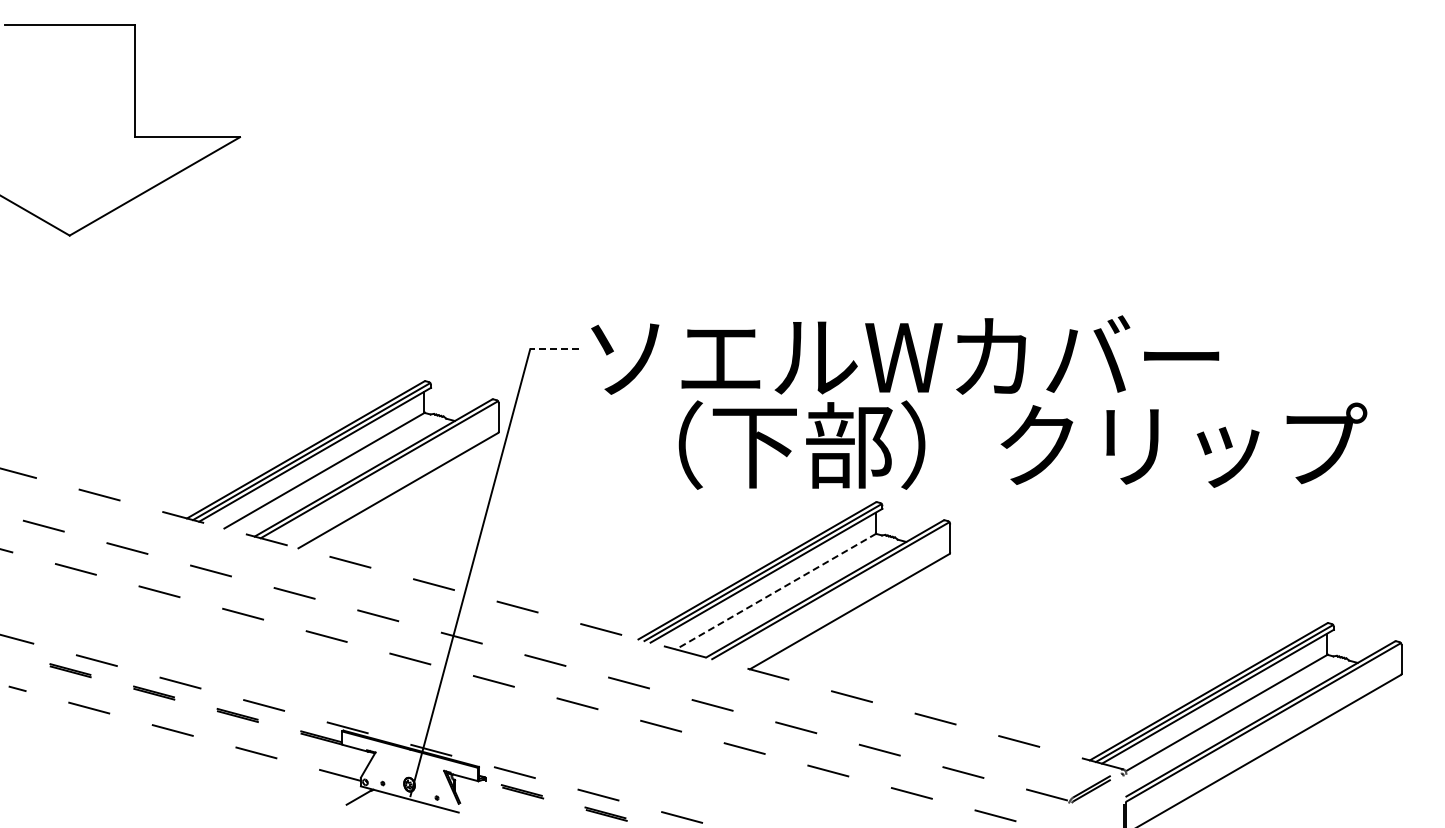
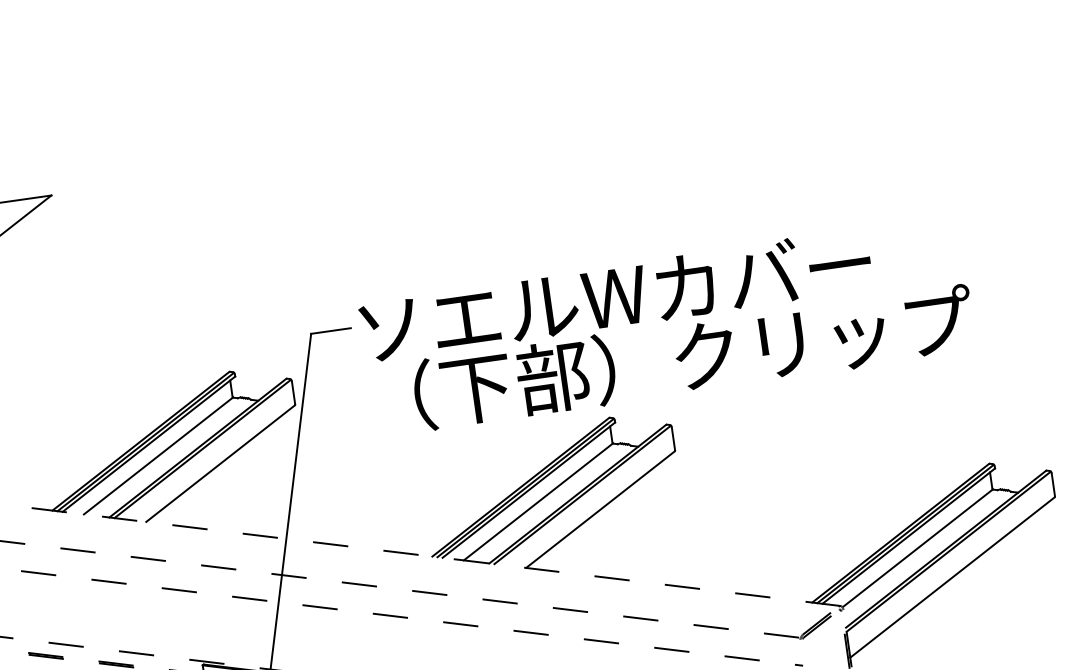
line: (554, 349) -> (330, 331), dashed -> solid
text: (1022, 444) -> (693, 356), moved
line: (776, 591) -> (538, 501), dashed -> solid

